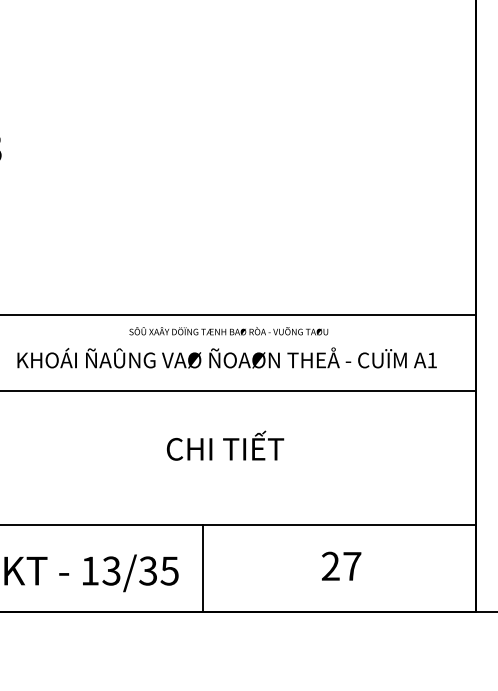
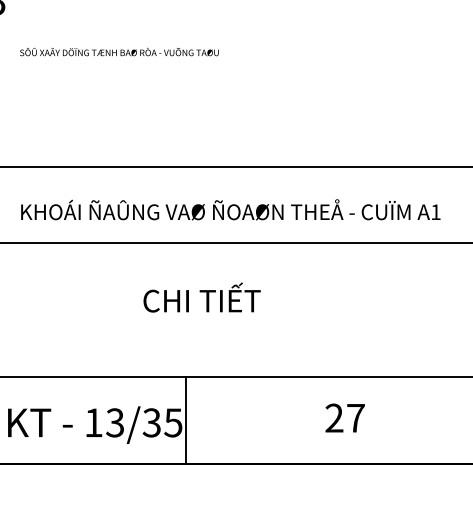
text: (228, 331) -> (119, 52), moved
text: (225, 445) -> (202, 297), moved
line: (203, 568) -> (186, 420), moved

